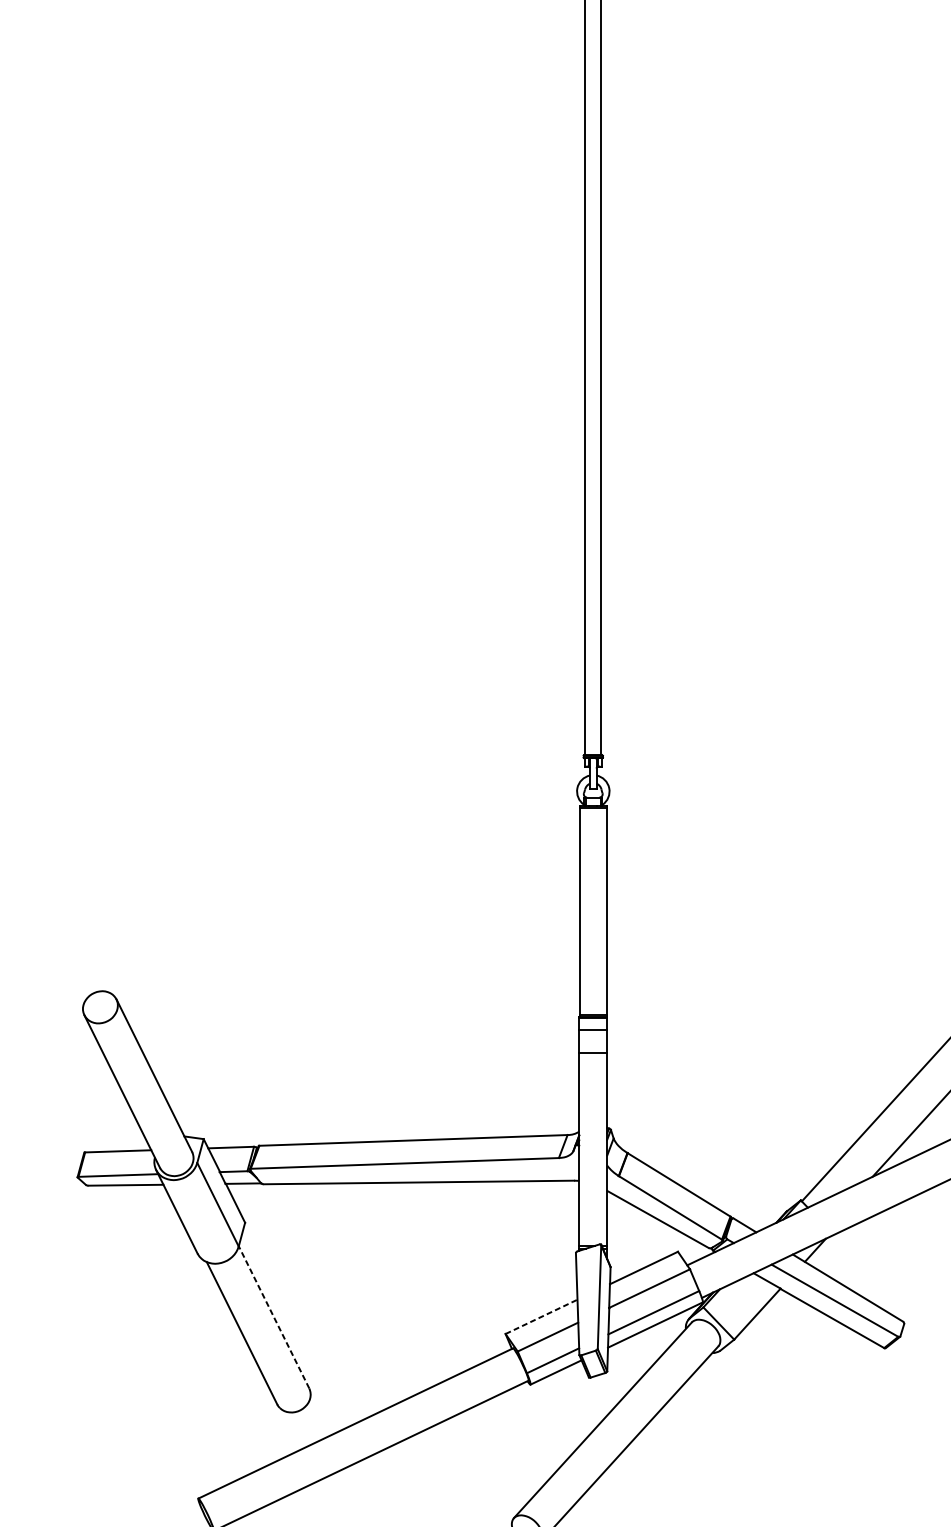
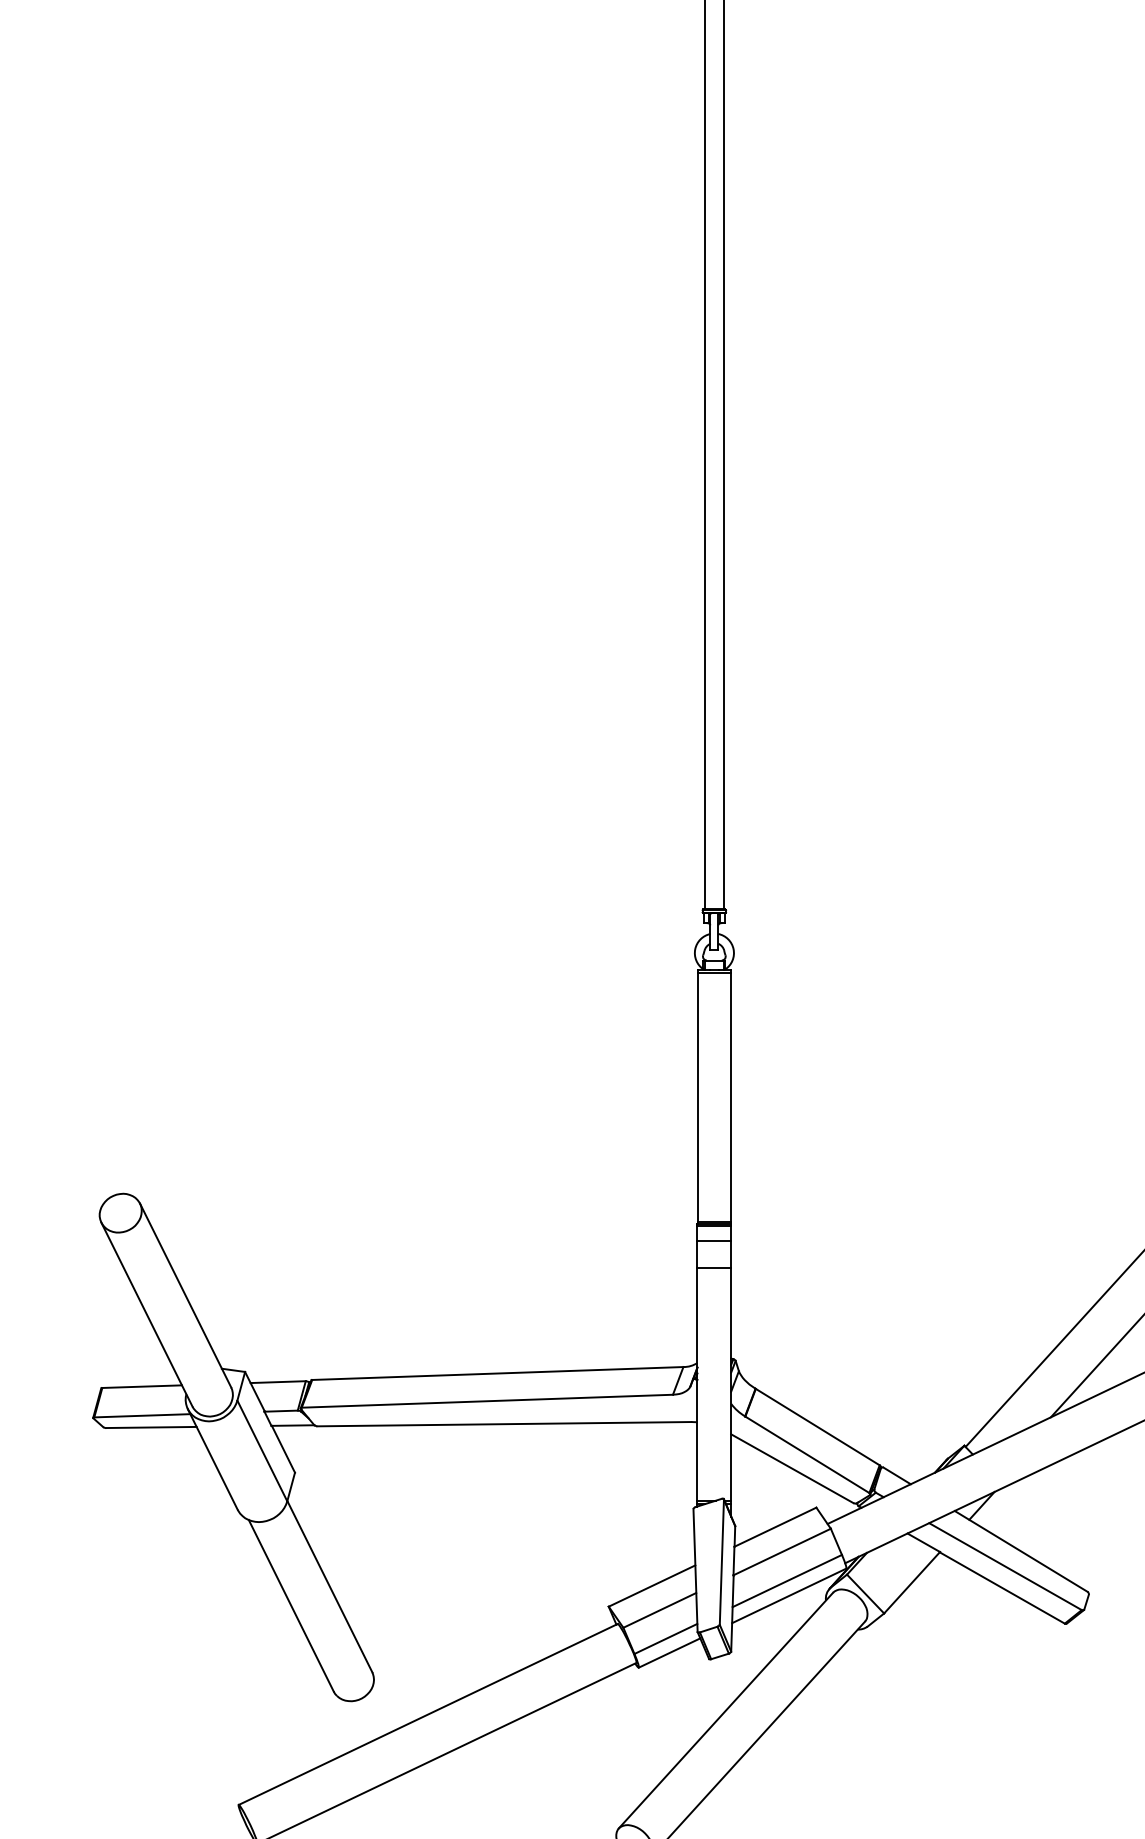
line: (273, 1317) -> (329, 1586), dashed -> solid
line: (541, 1317) -> (652, 1586), dashed -> solid

